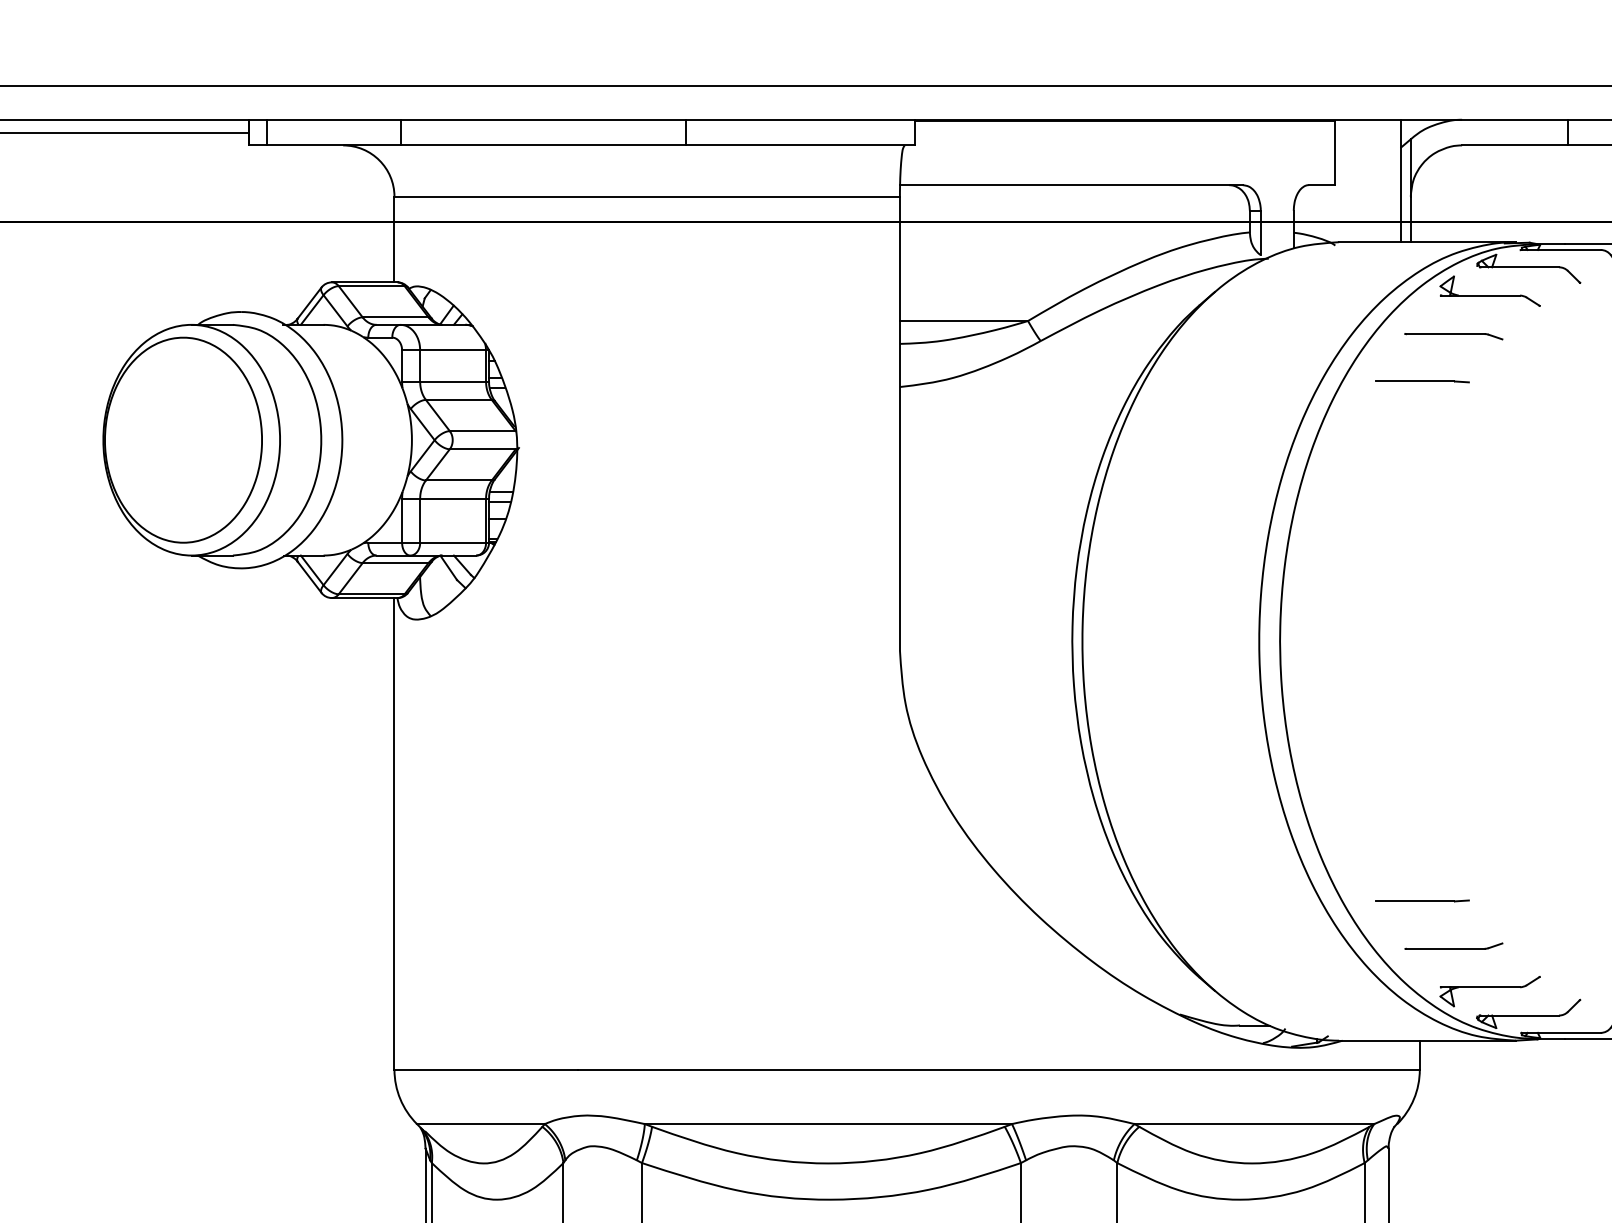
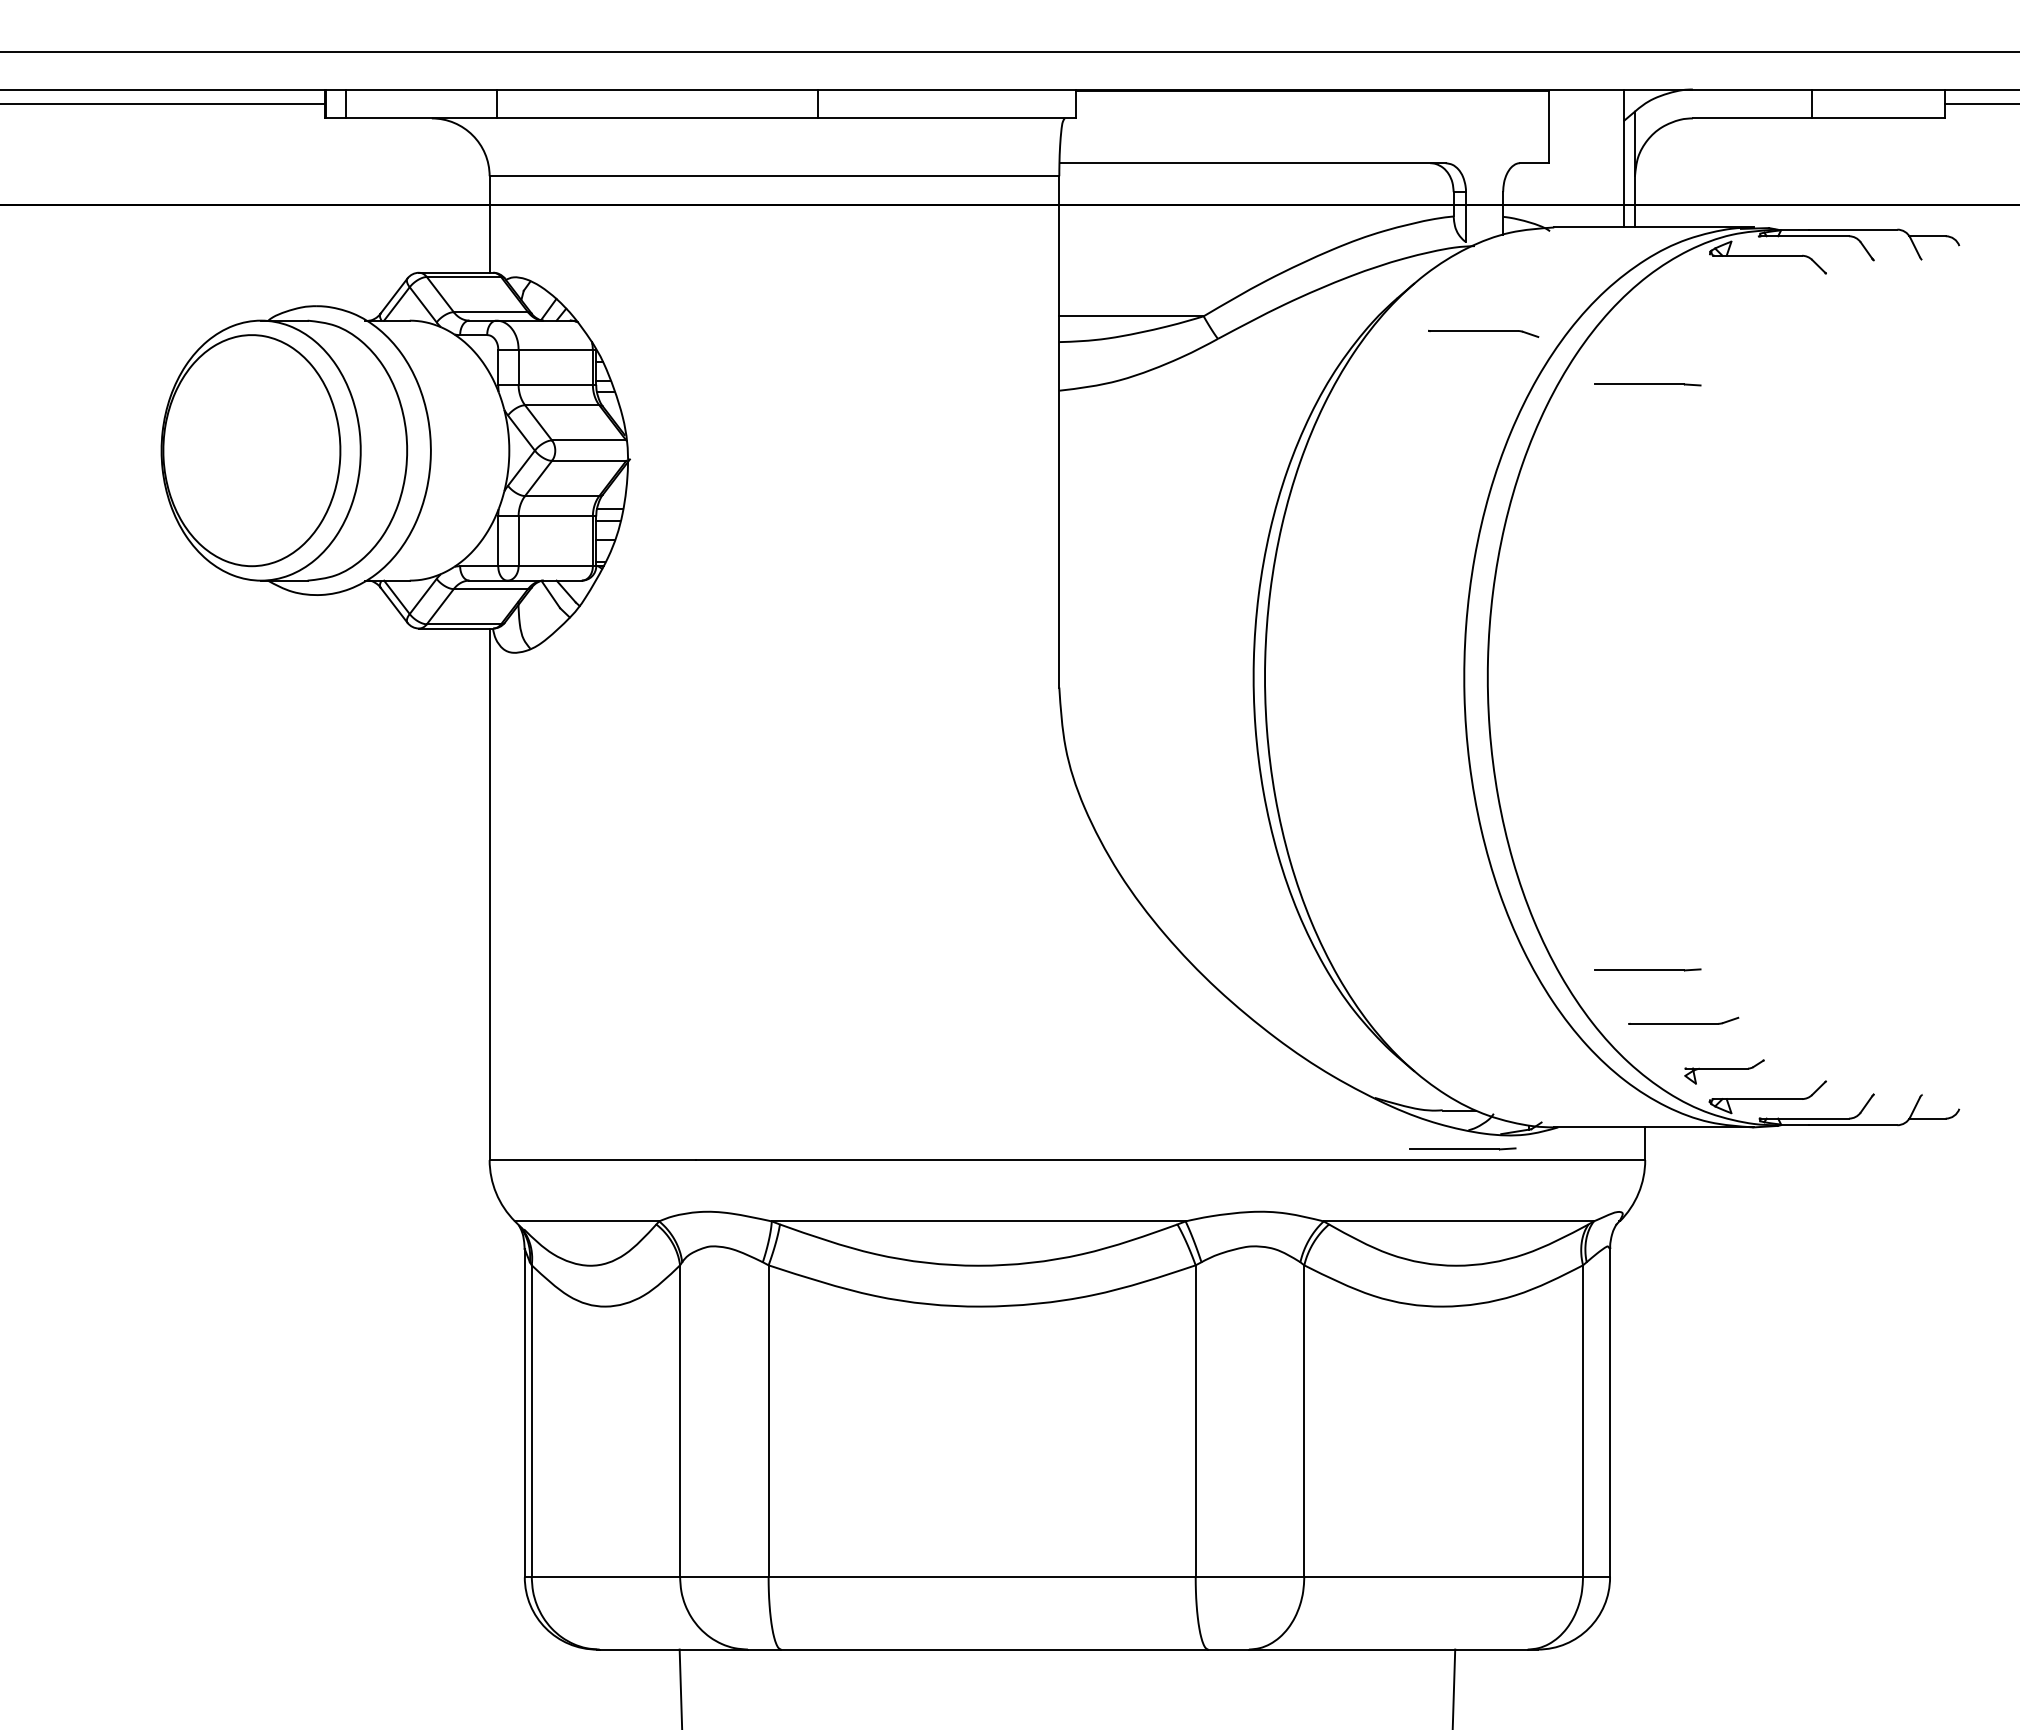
part: (1490, 291) -> (1724, 282), removed
part: (1453, 336) -> (1483, 333), moved
part: (1490, 991) -> (1724, 1071), size x0.7
part: (1257, 1059) -> (1462, 1148), added

